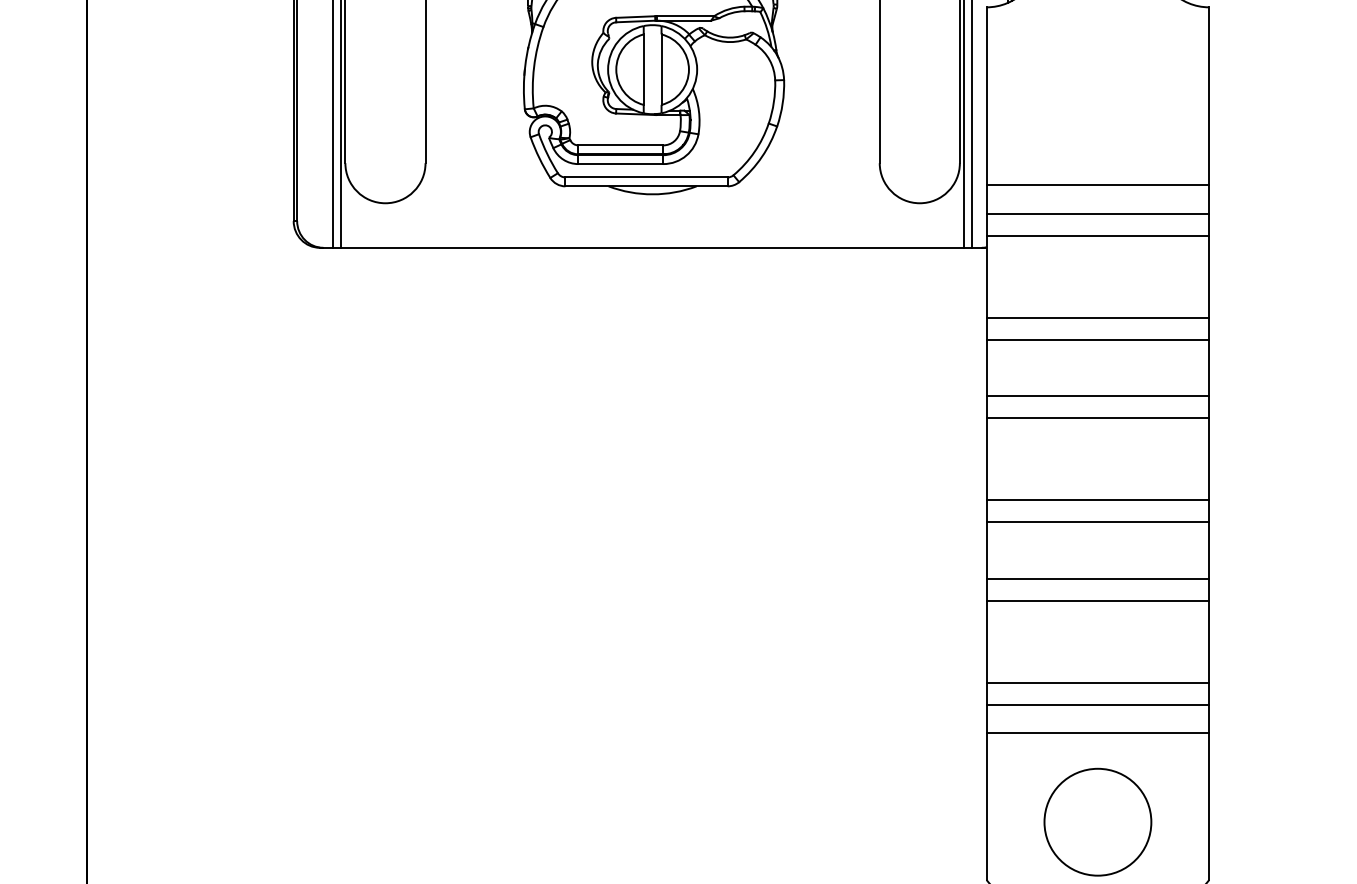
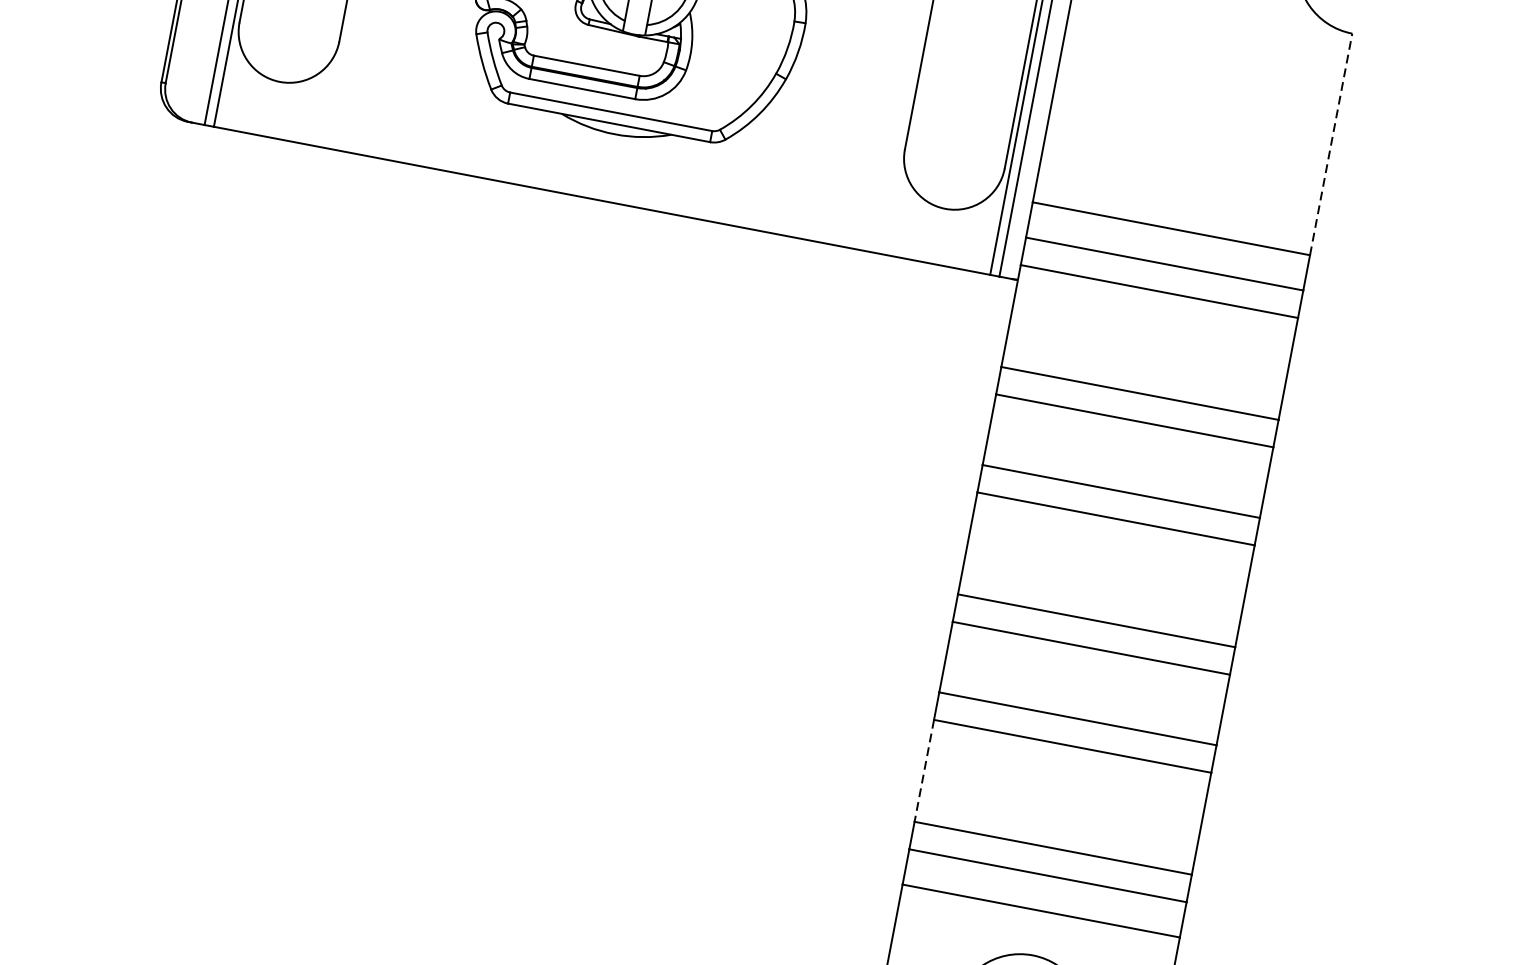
line: (1209, 96) -> (1331, 144), solid -> dashed
line: (986, 641) -> (924, 770), solid -> dashed

